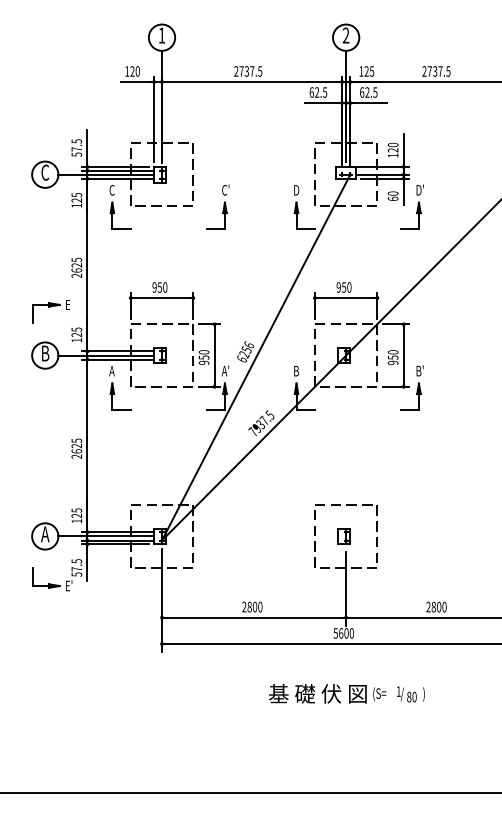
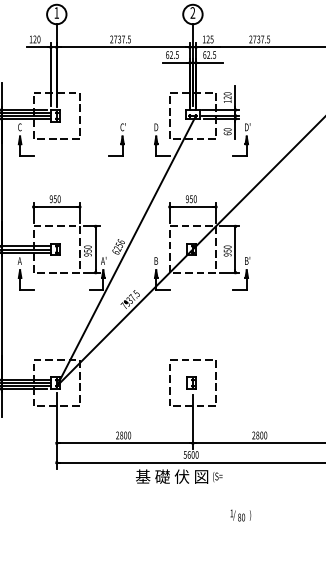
part: (217, 206) -> (117, 139), moved
text: (327, 693) -> (179, 476), moved
text: (410, 694) -> (240, 515), moved

